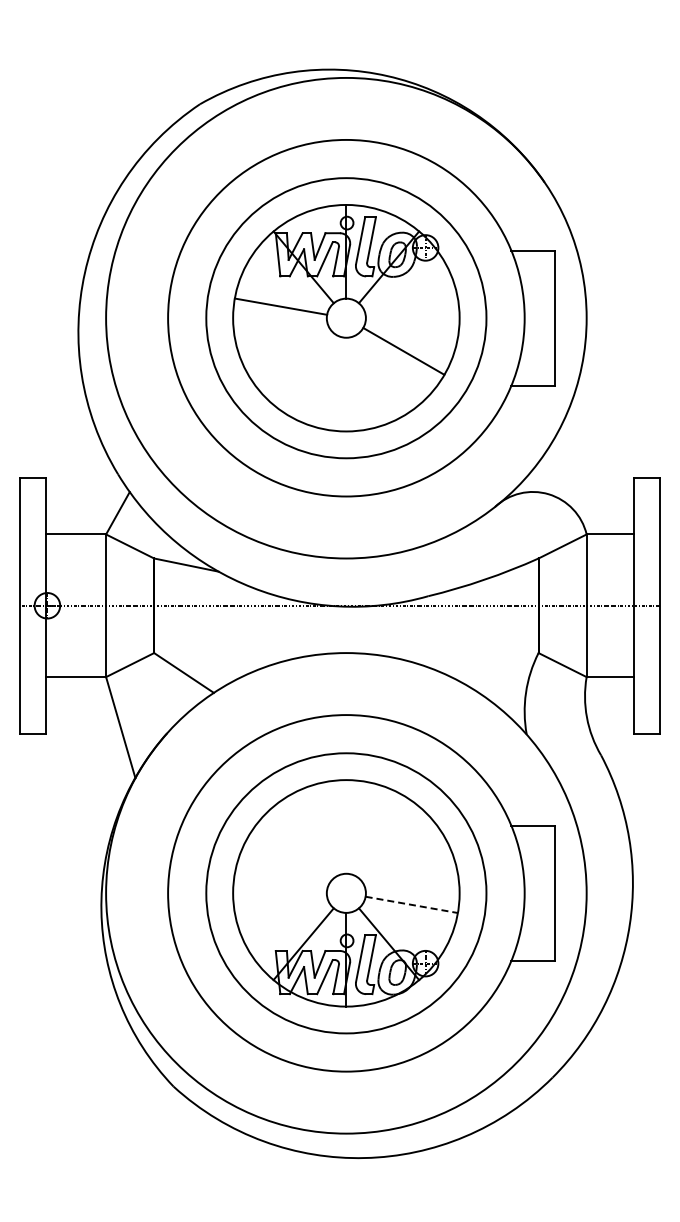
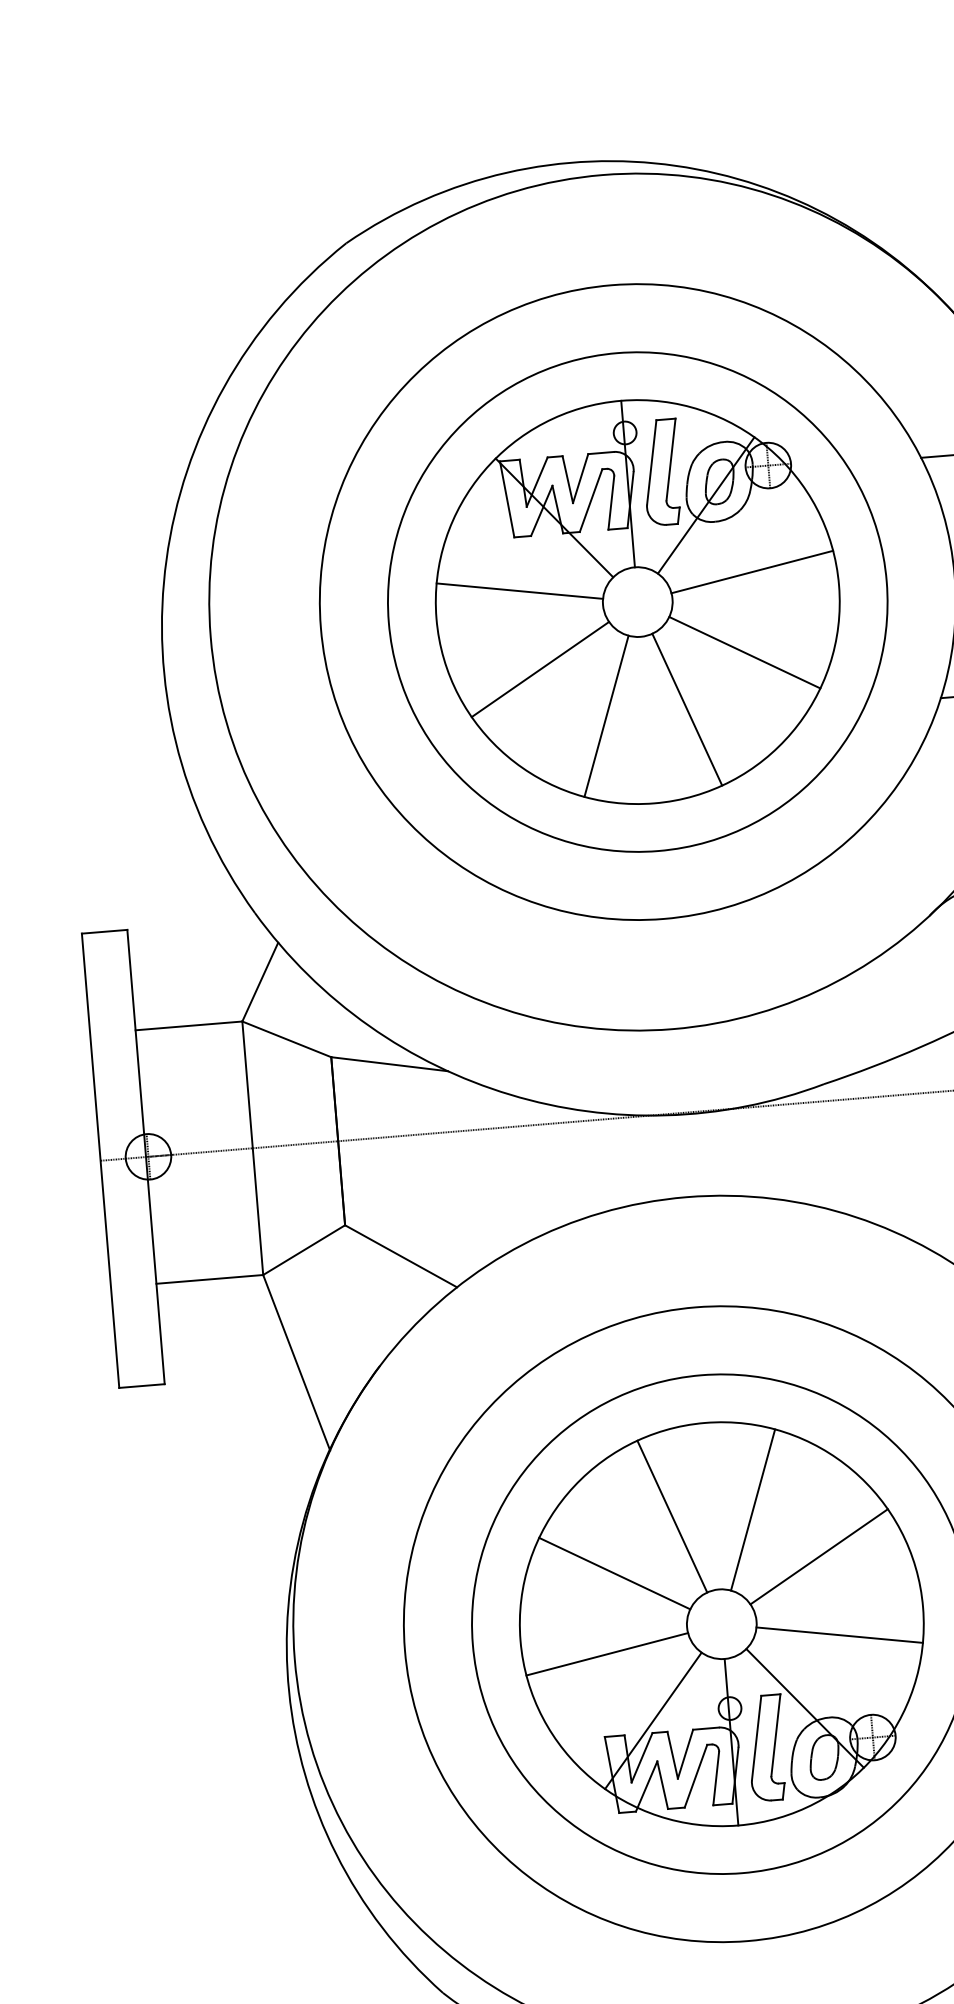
line: (411, 306) -> (751, 571), added
line: (288, 351) -> (539, 669), added
line: (323, 380) -> (606, 716), added
line: (369, 380) -> (687, 709), added
line: (323, 830) -> (671, 1515), added
line: (369, 830) -> (753, 1509), added
line: (288, 859) -> (613, 1572), added
line: (403, 859) -> (818, 1555), added
line: (280, 904) -> (606, 1653), added
line: (411, 904) -> (839, 1634), dashed -> solid

